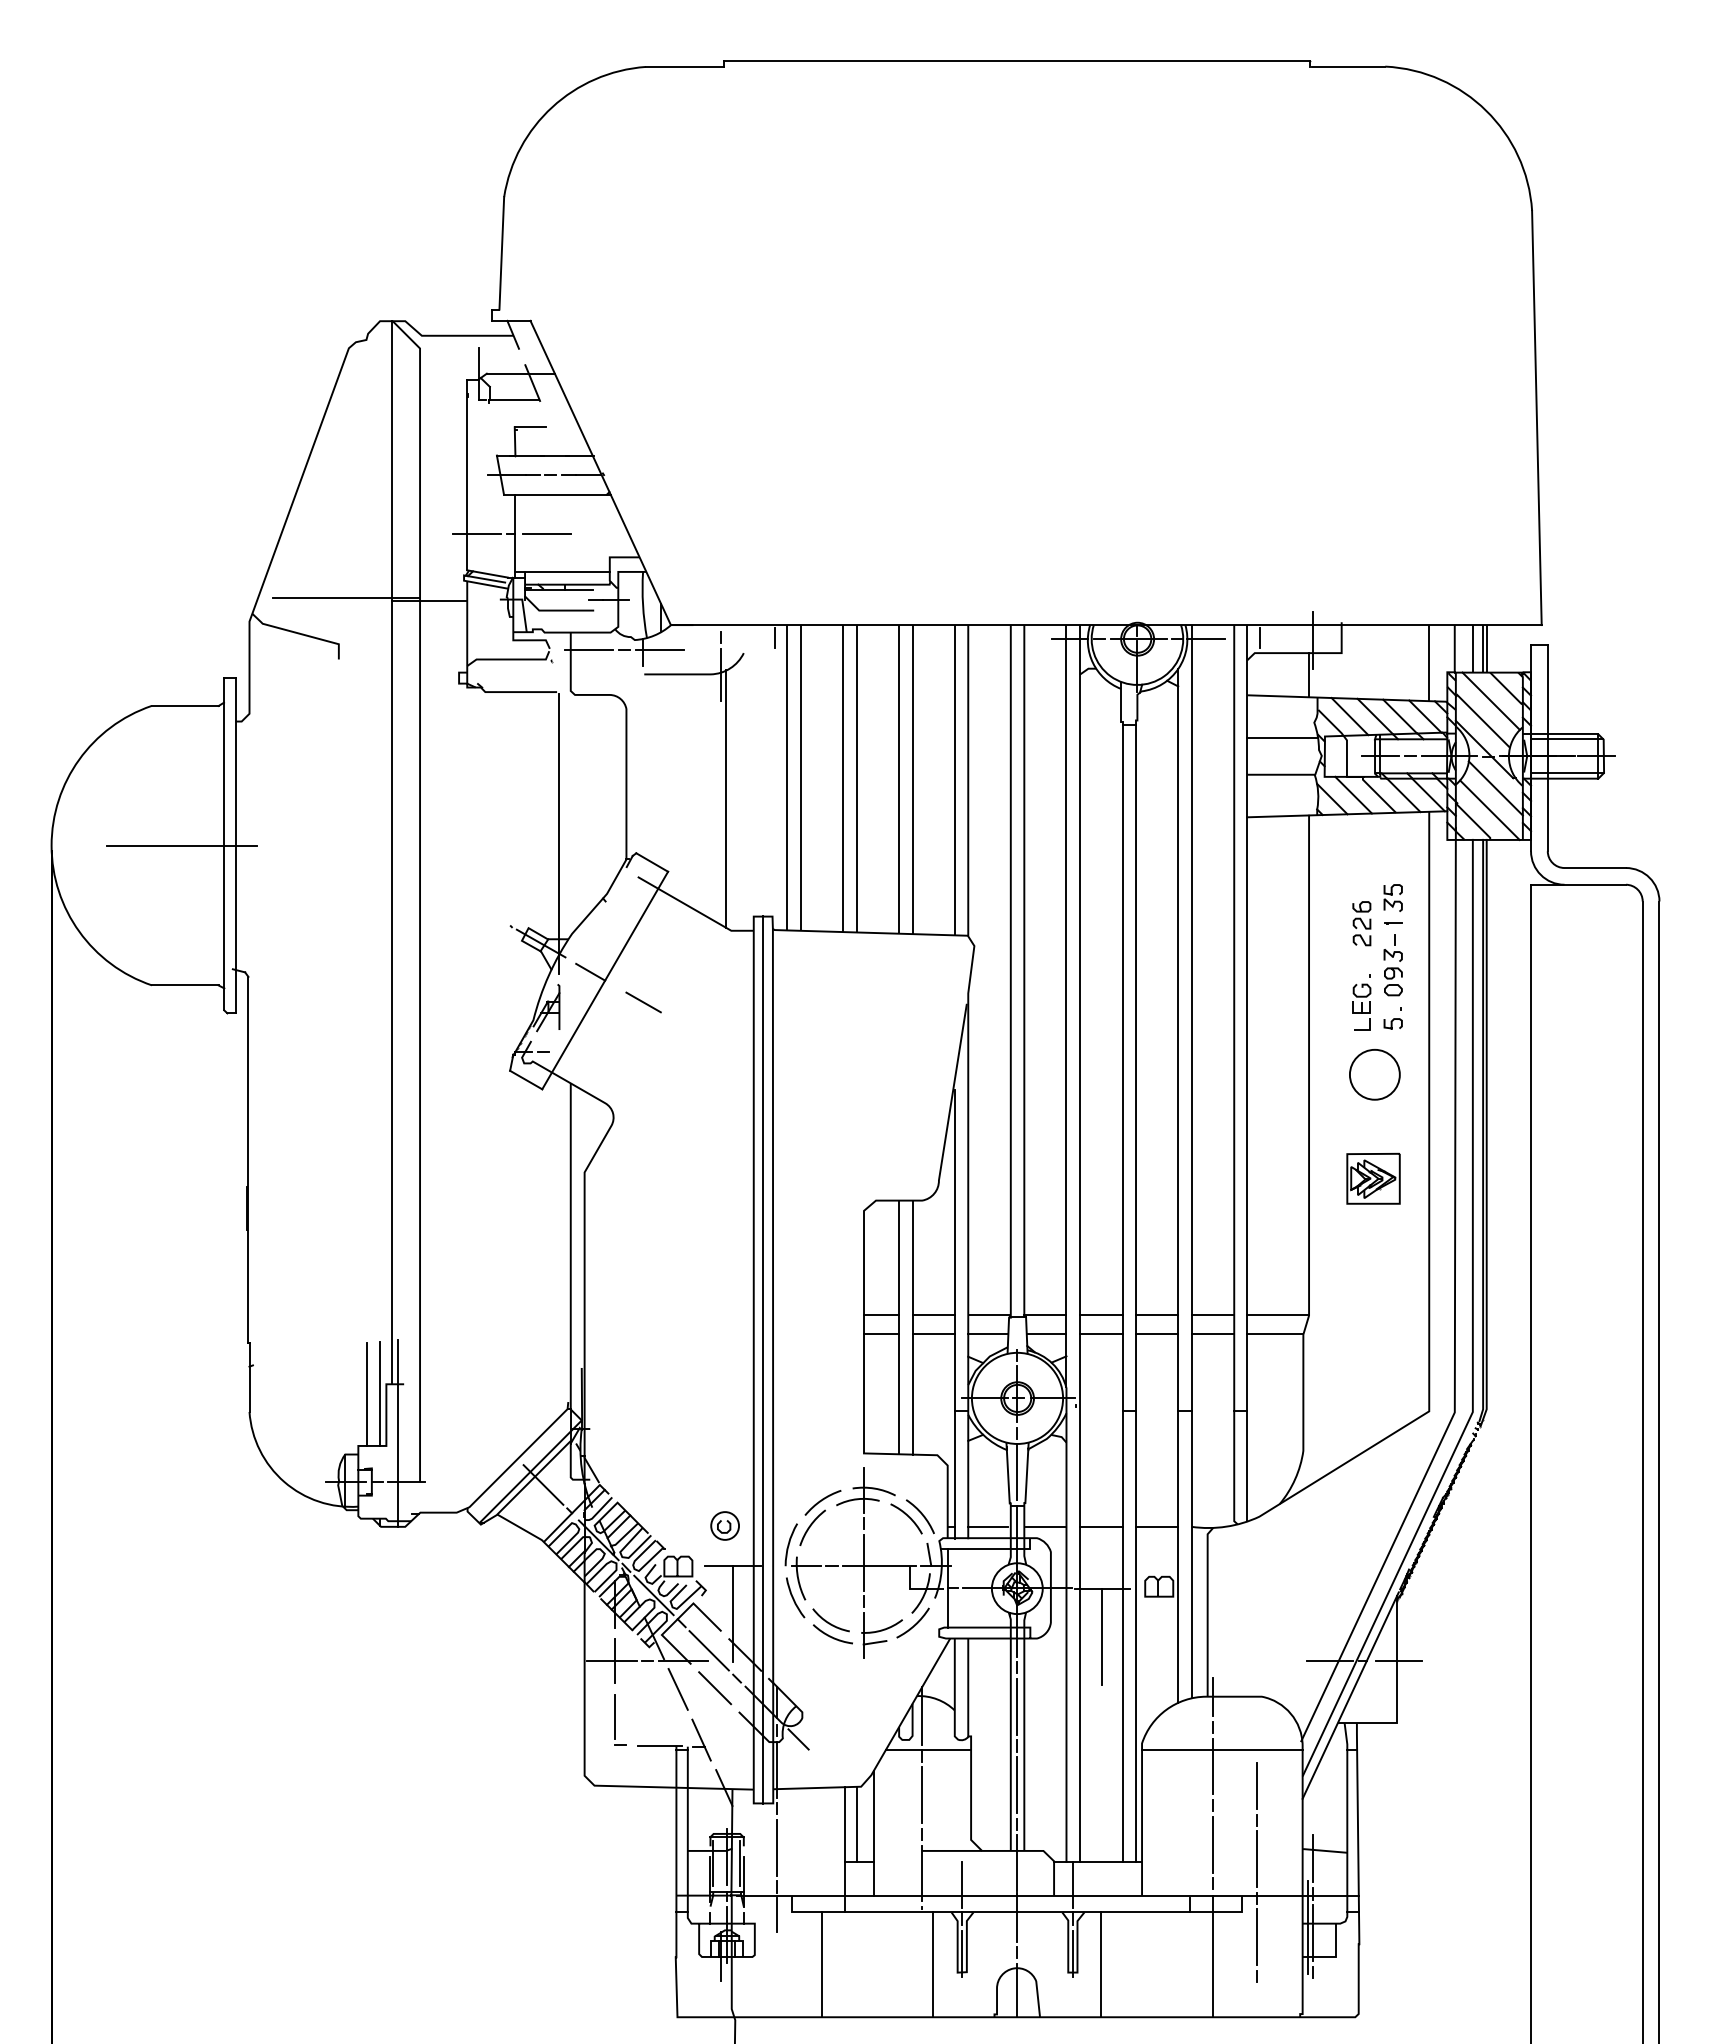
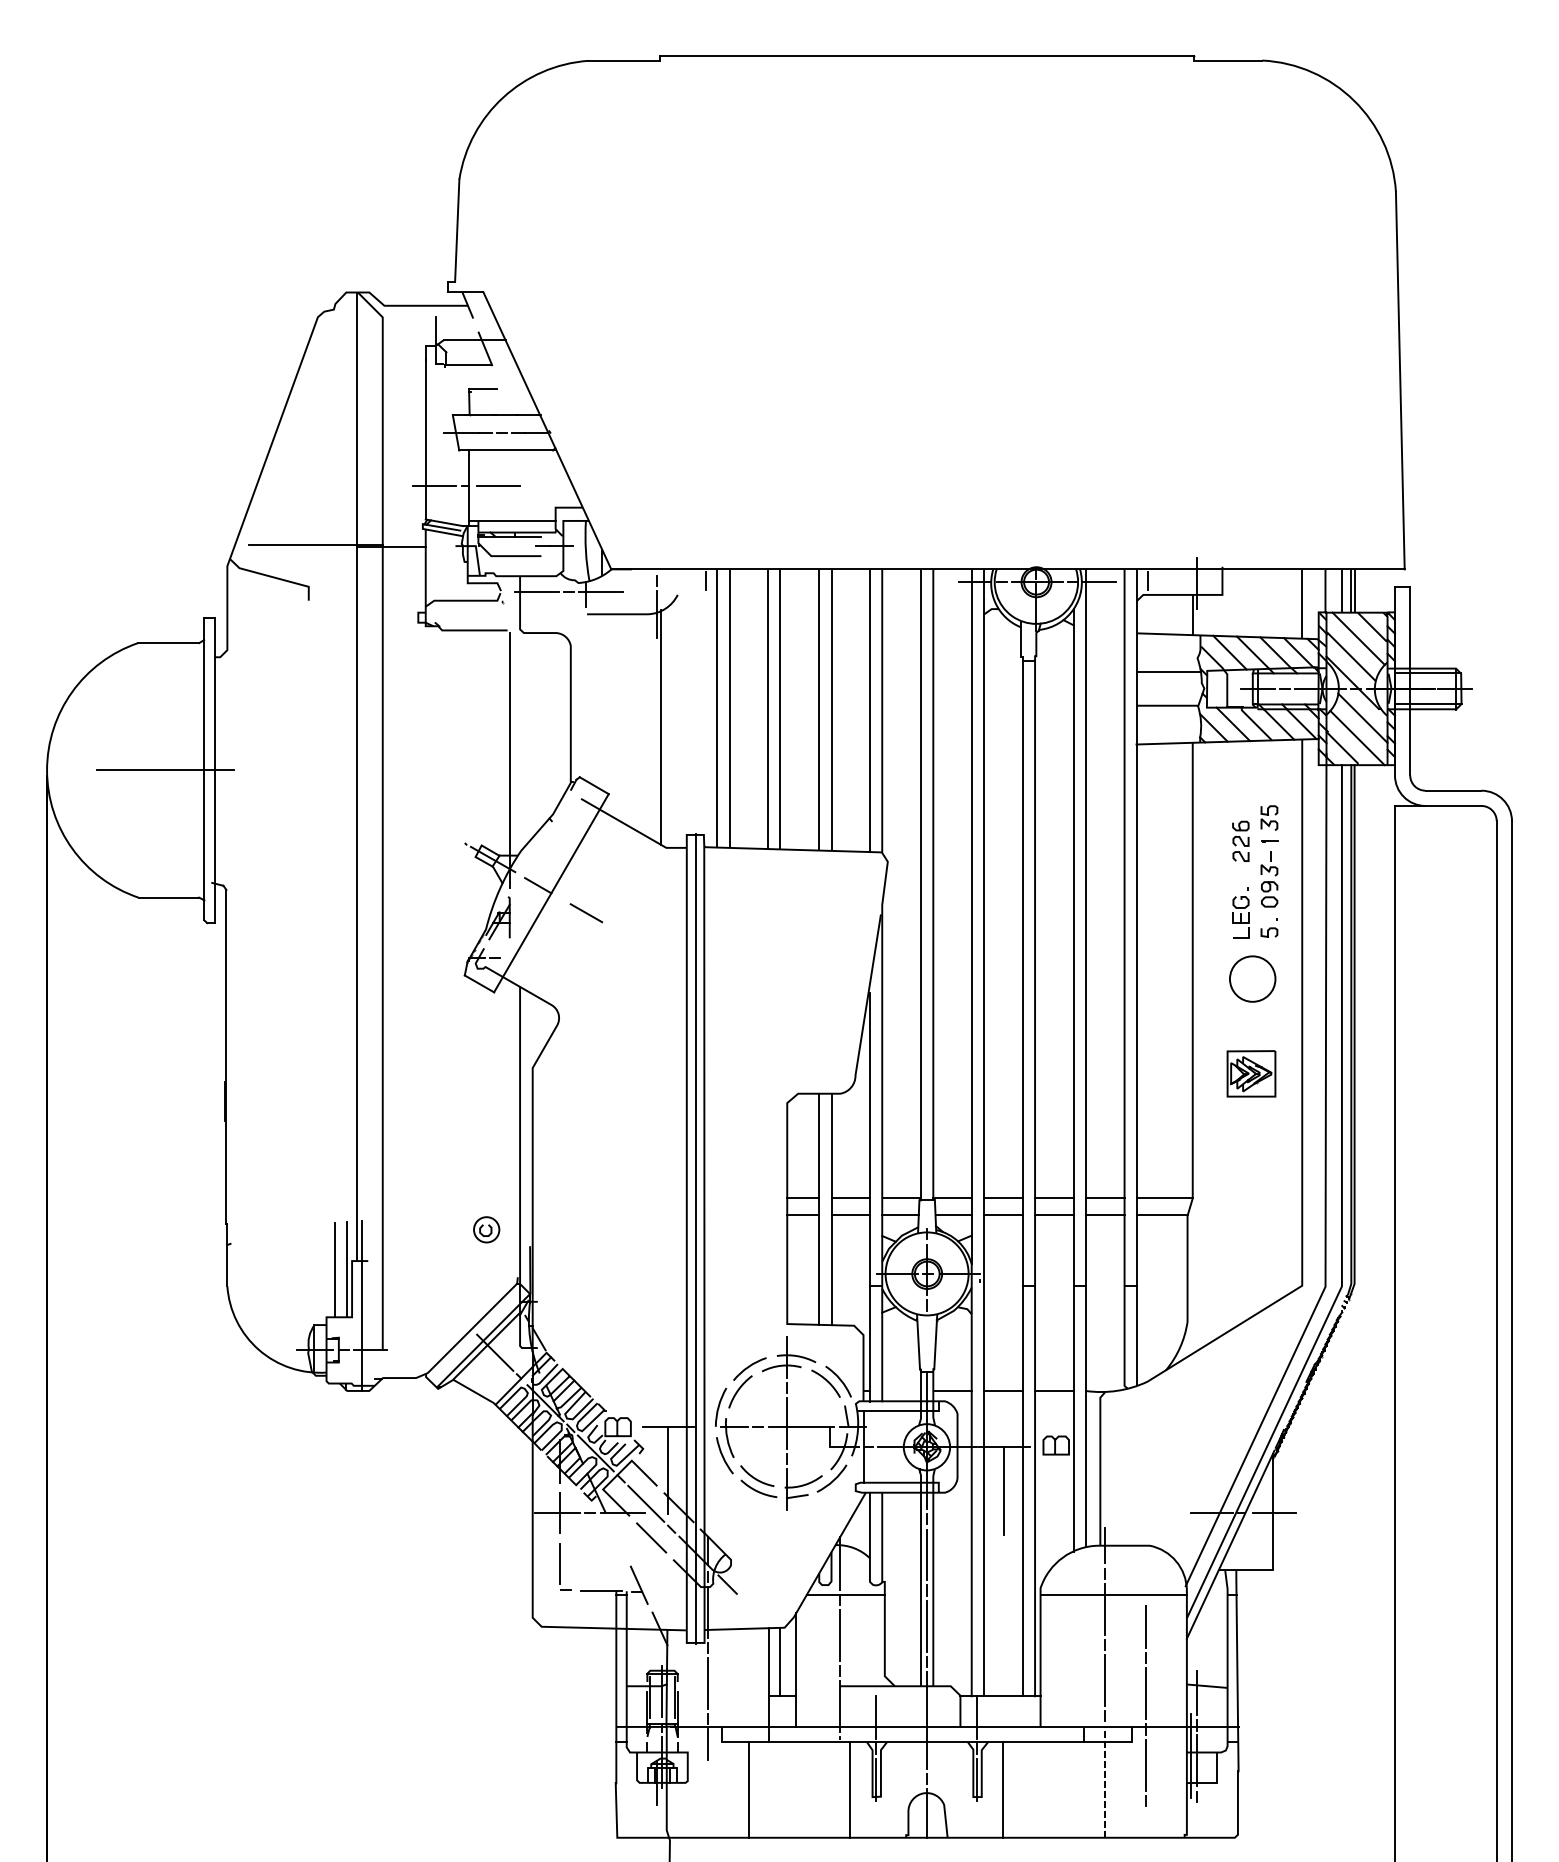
line: (1017, 1471) -> (927, 1340), removed
part: (724, 1525) -> (486, 1229), moved
line: (988, 1526) -> (900, 1390), removed
line: (677, 1689) -> (617, 1539), removed
line: (1212, 1956) -> (1104, 1782), solid -> dashed

